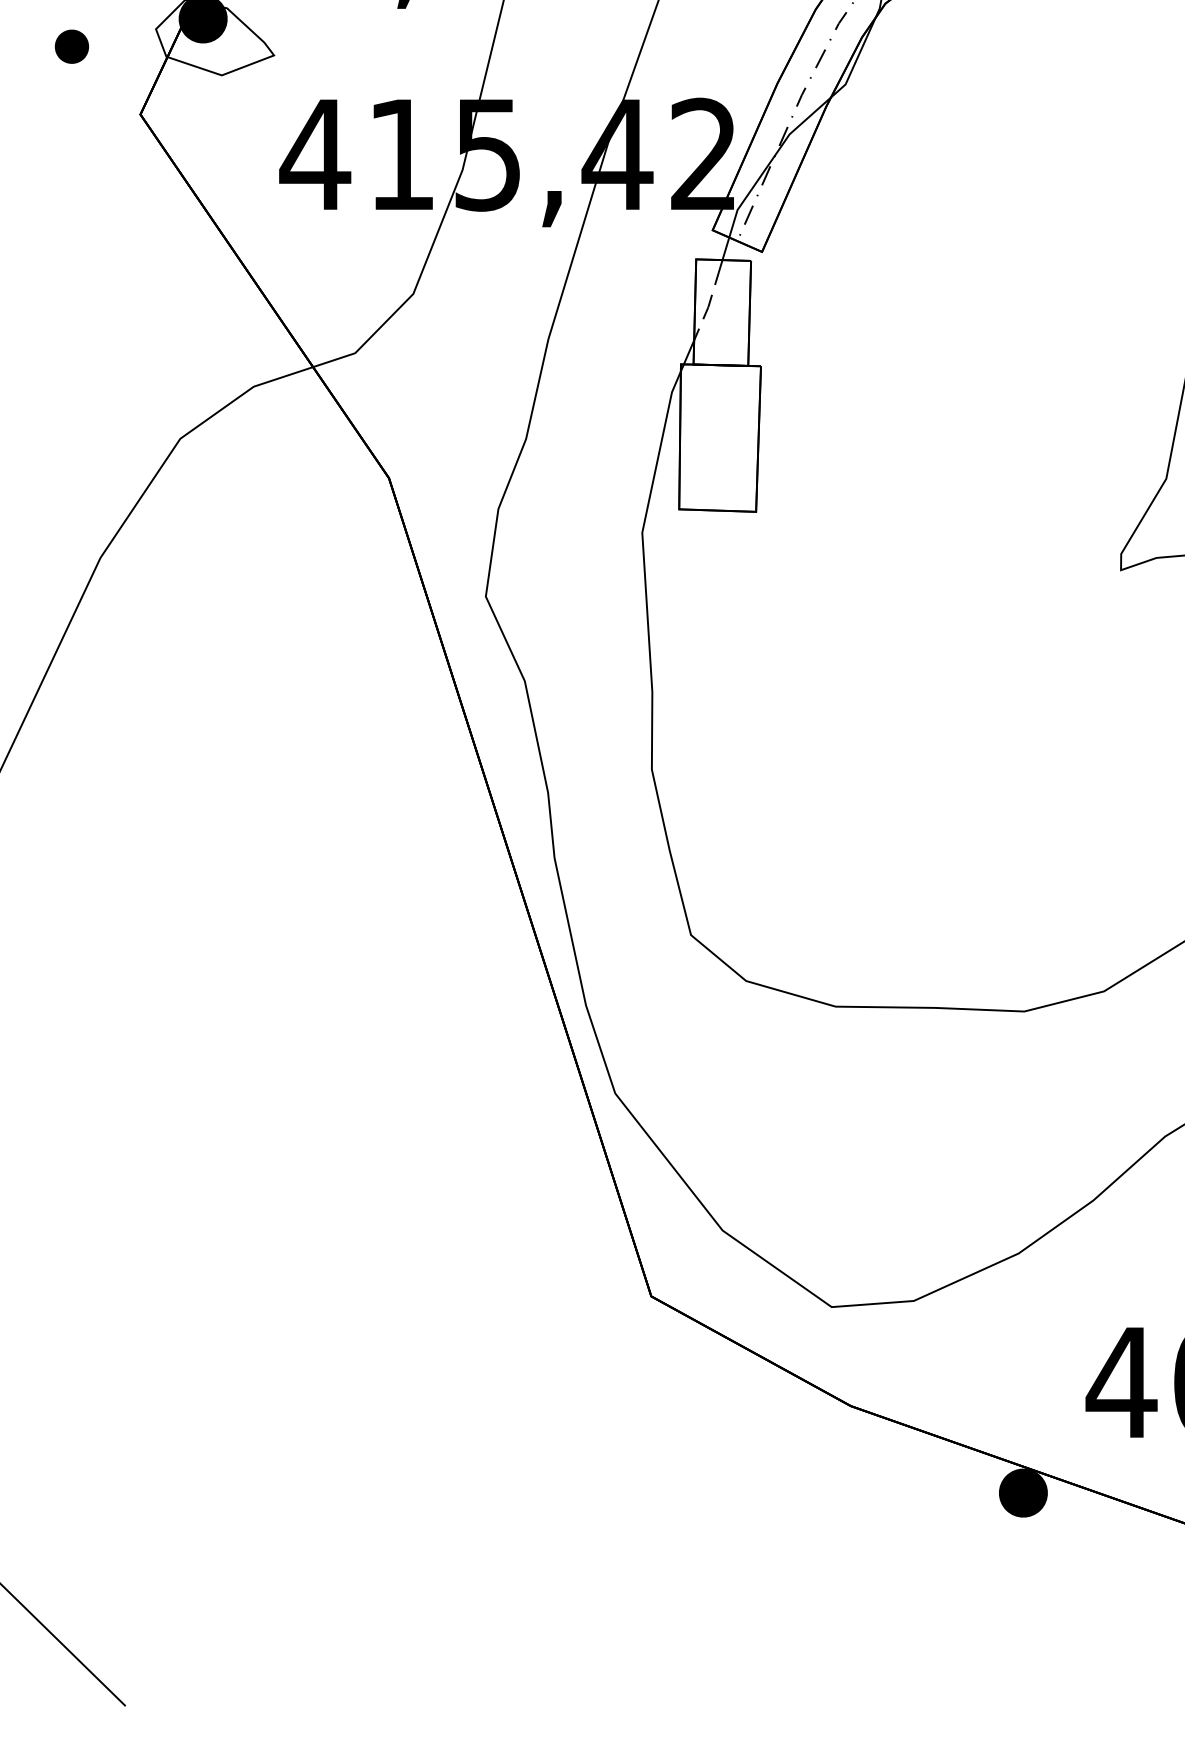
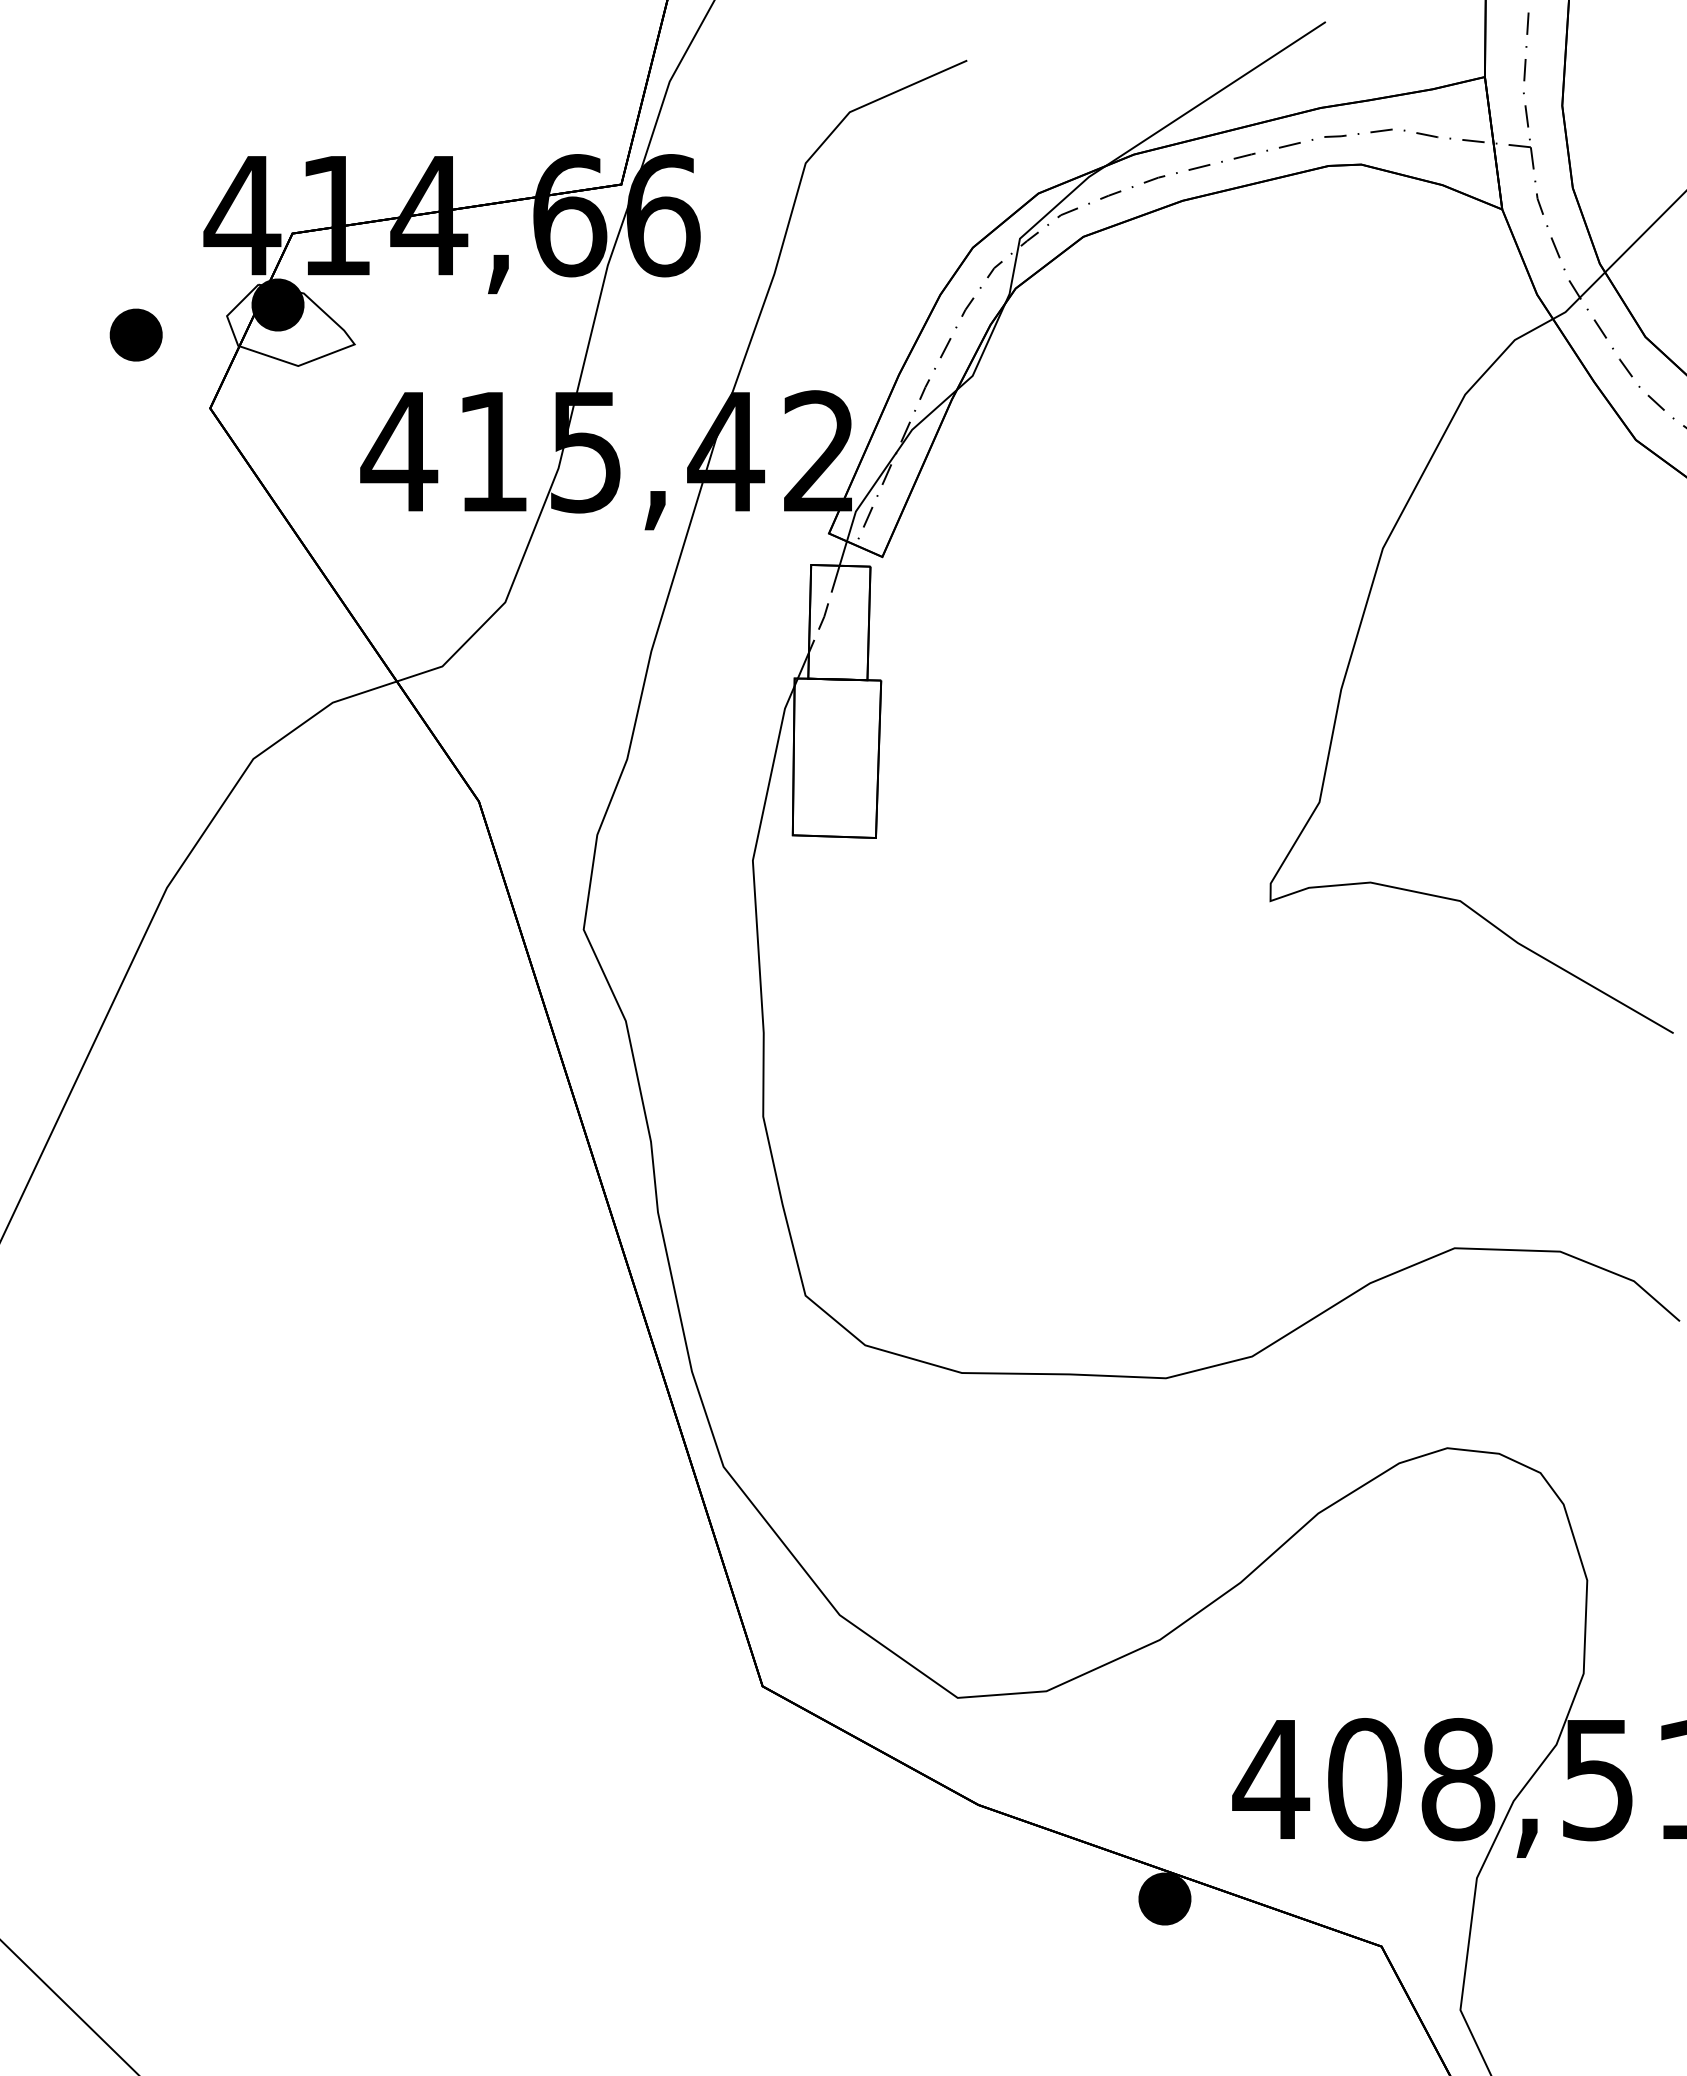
part: (71, 46) -> (135, 334), size x1.43

